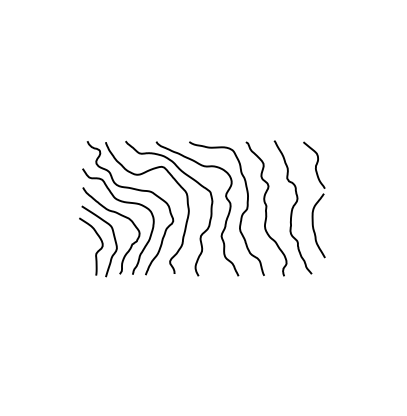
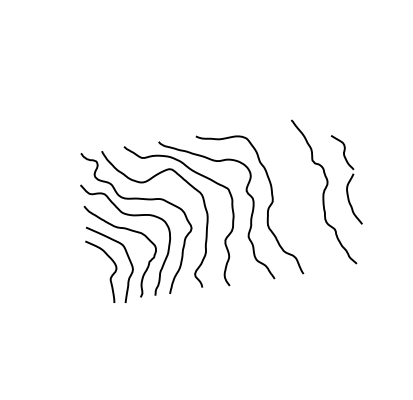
part: (314, 199) -> (346, 179), size x0.7
curve: (266, 208) -> (294, 197), removed

